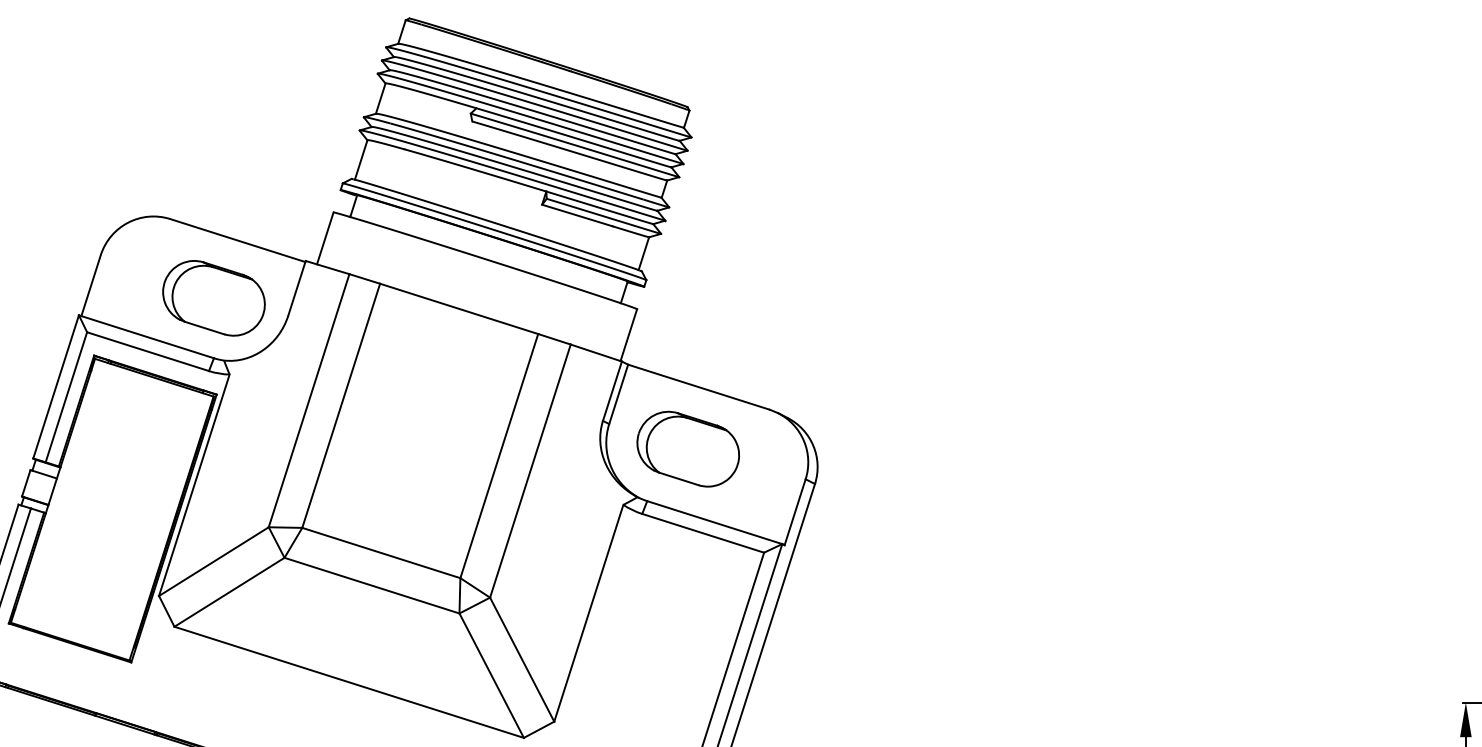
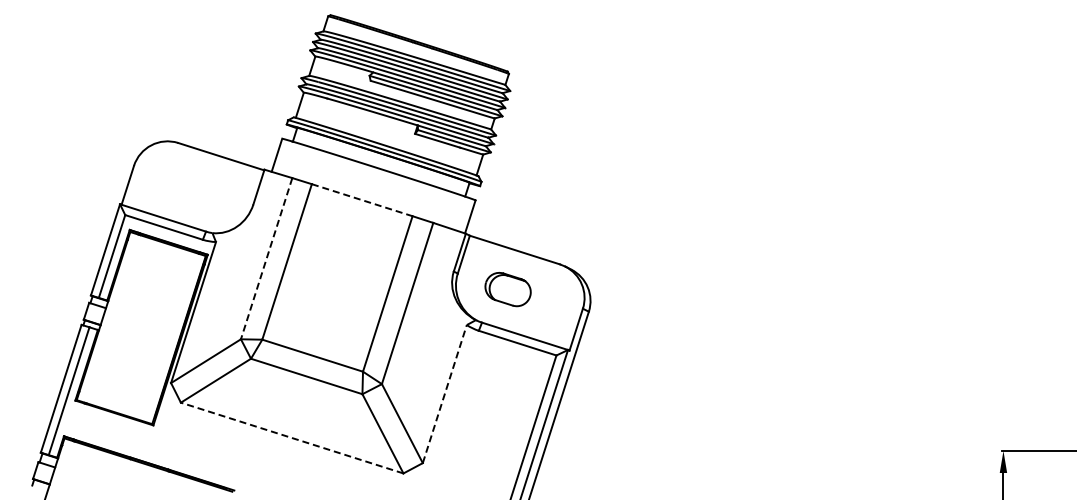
part: (213, 298) -> (205, 193), removed
line: (459, 309) -> (362, 200), solid -> dashed
line: (308, 400) -> (266, 258), solid -> dashed
part: (687, 449) -> (507, 289), size x0.7
line: (588, 612) -> (444, 393), solid -> dashed
line: (349, 683) -> (292, 438), solid -> dashed

